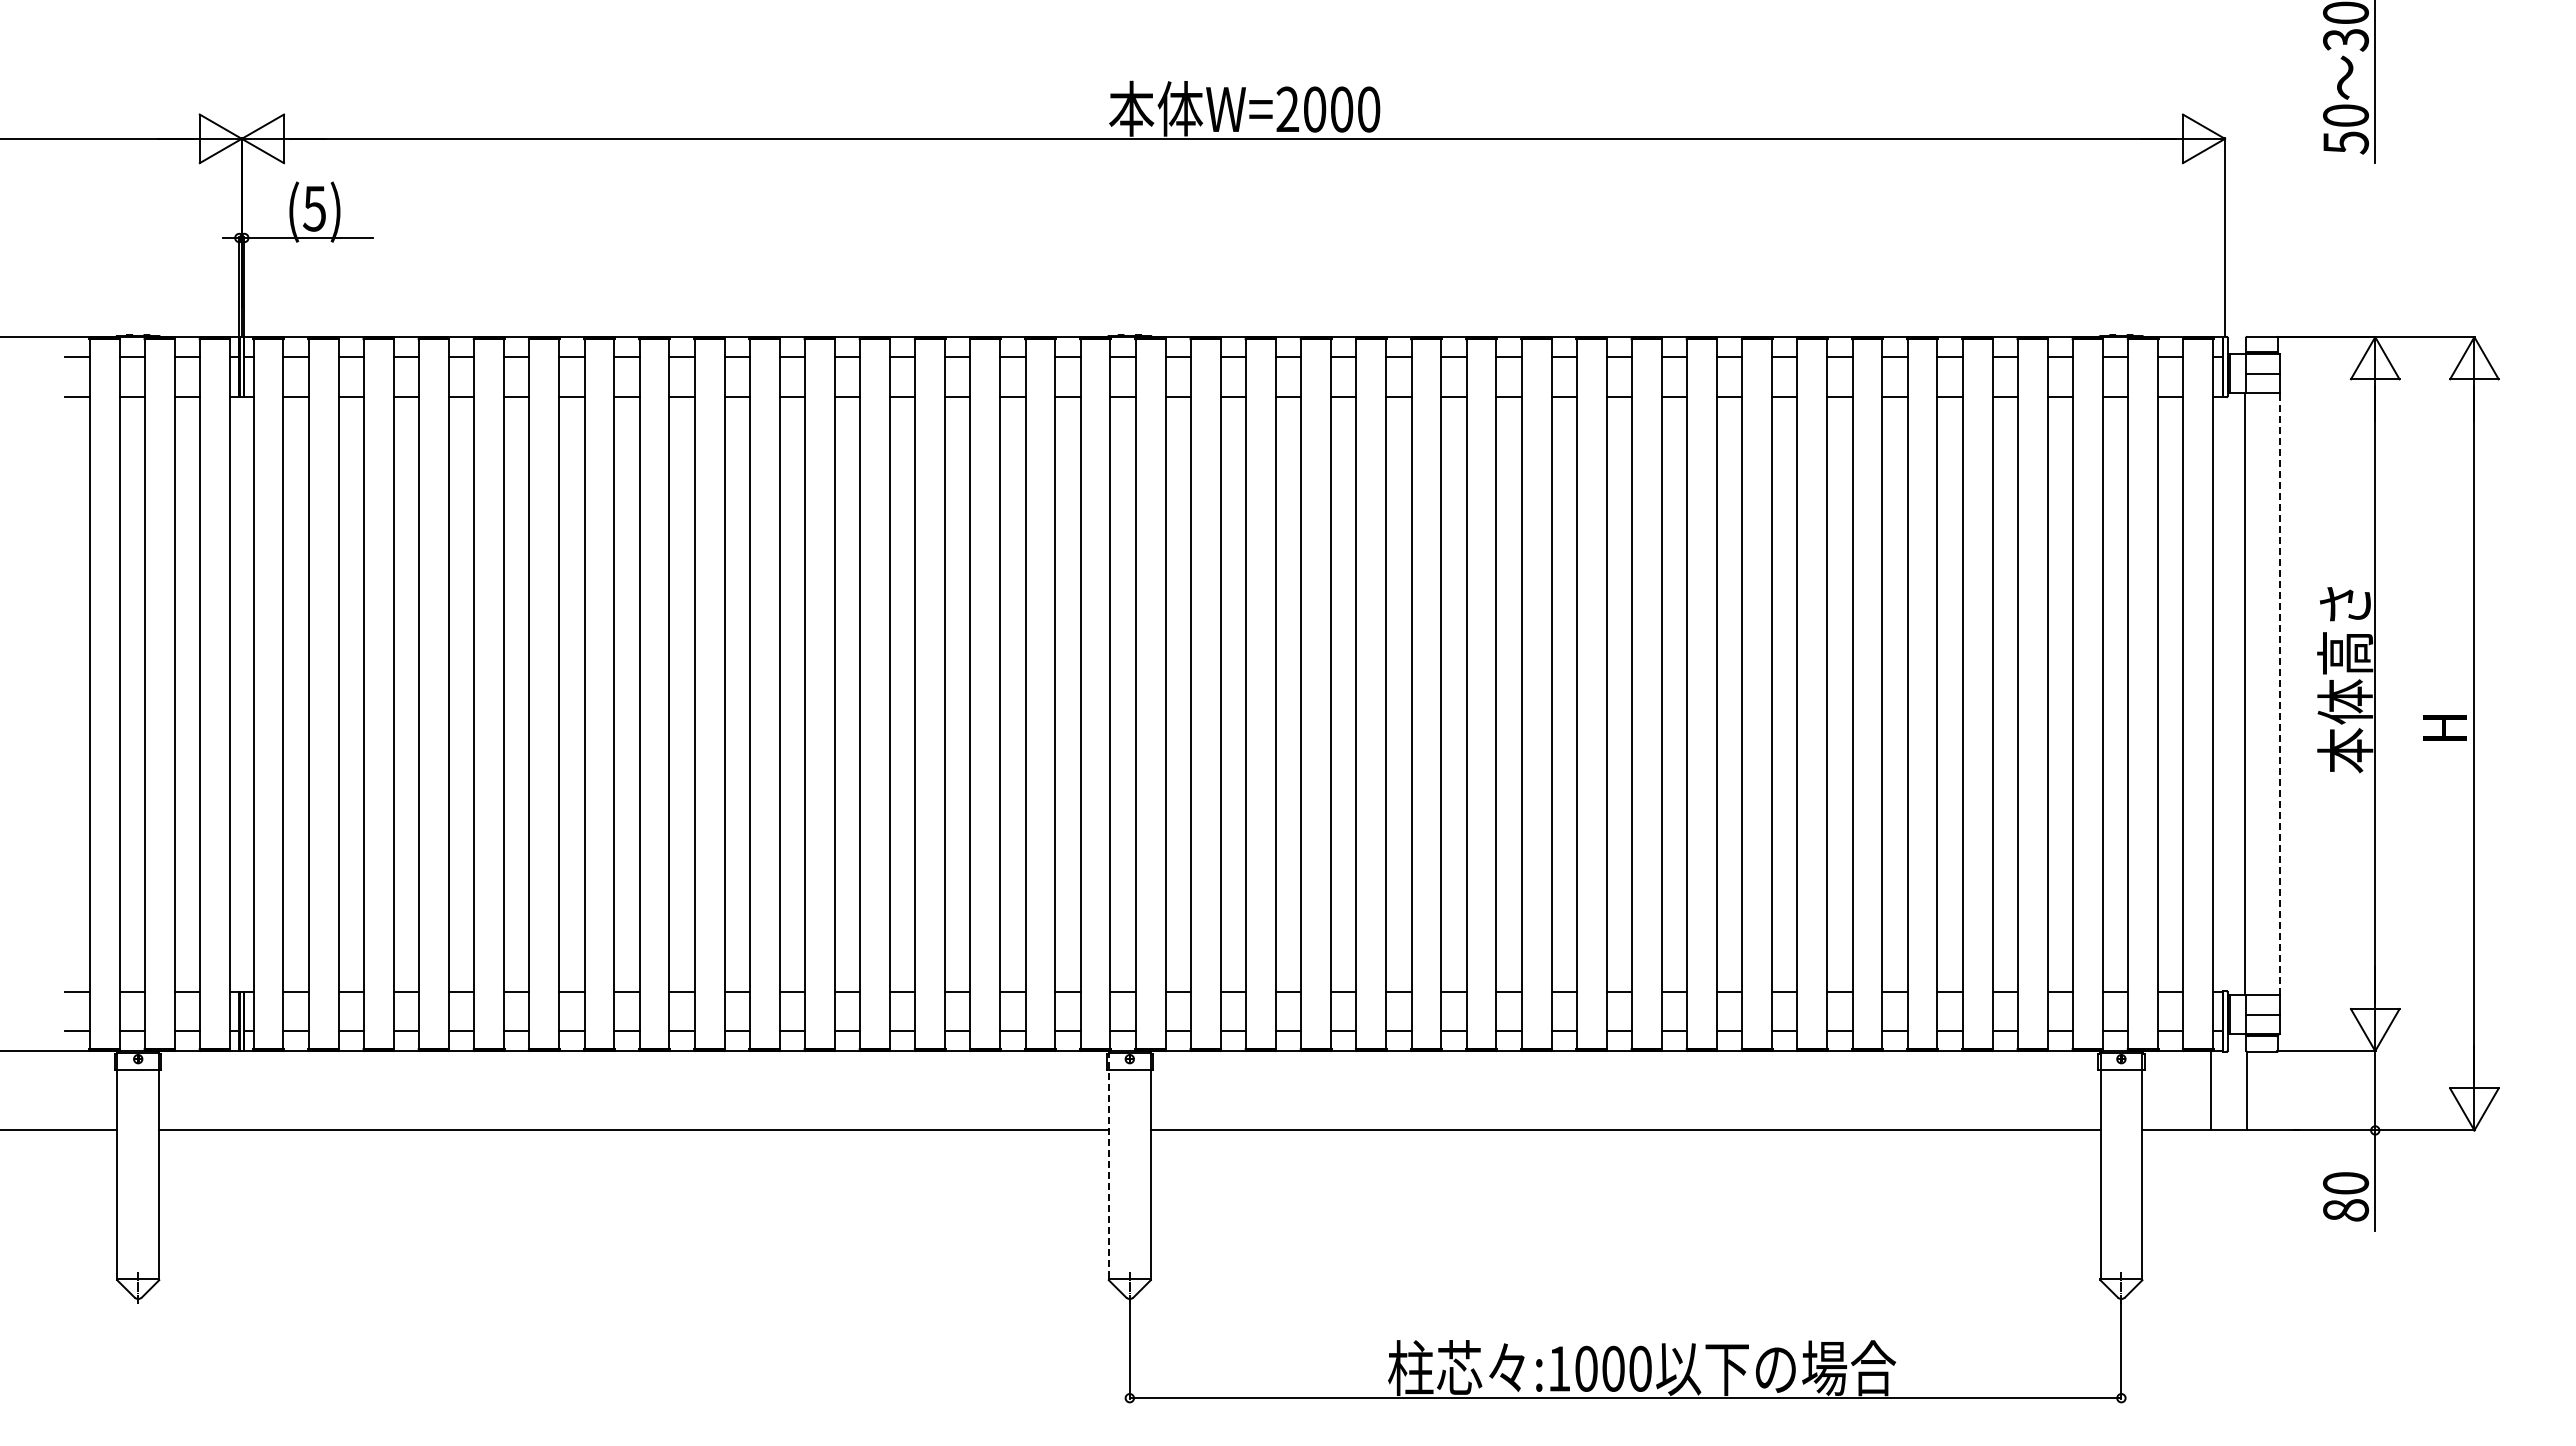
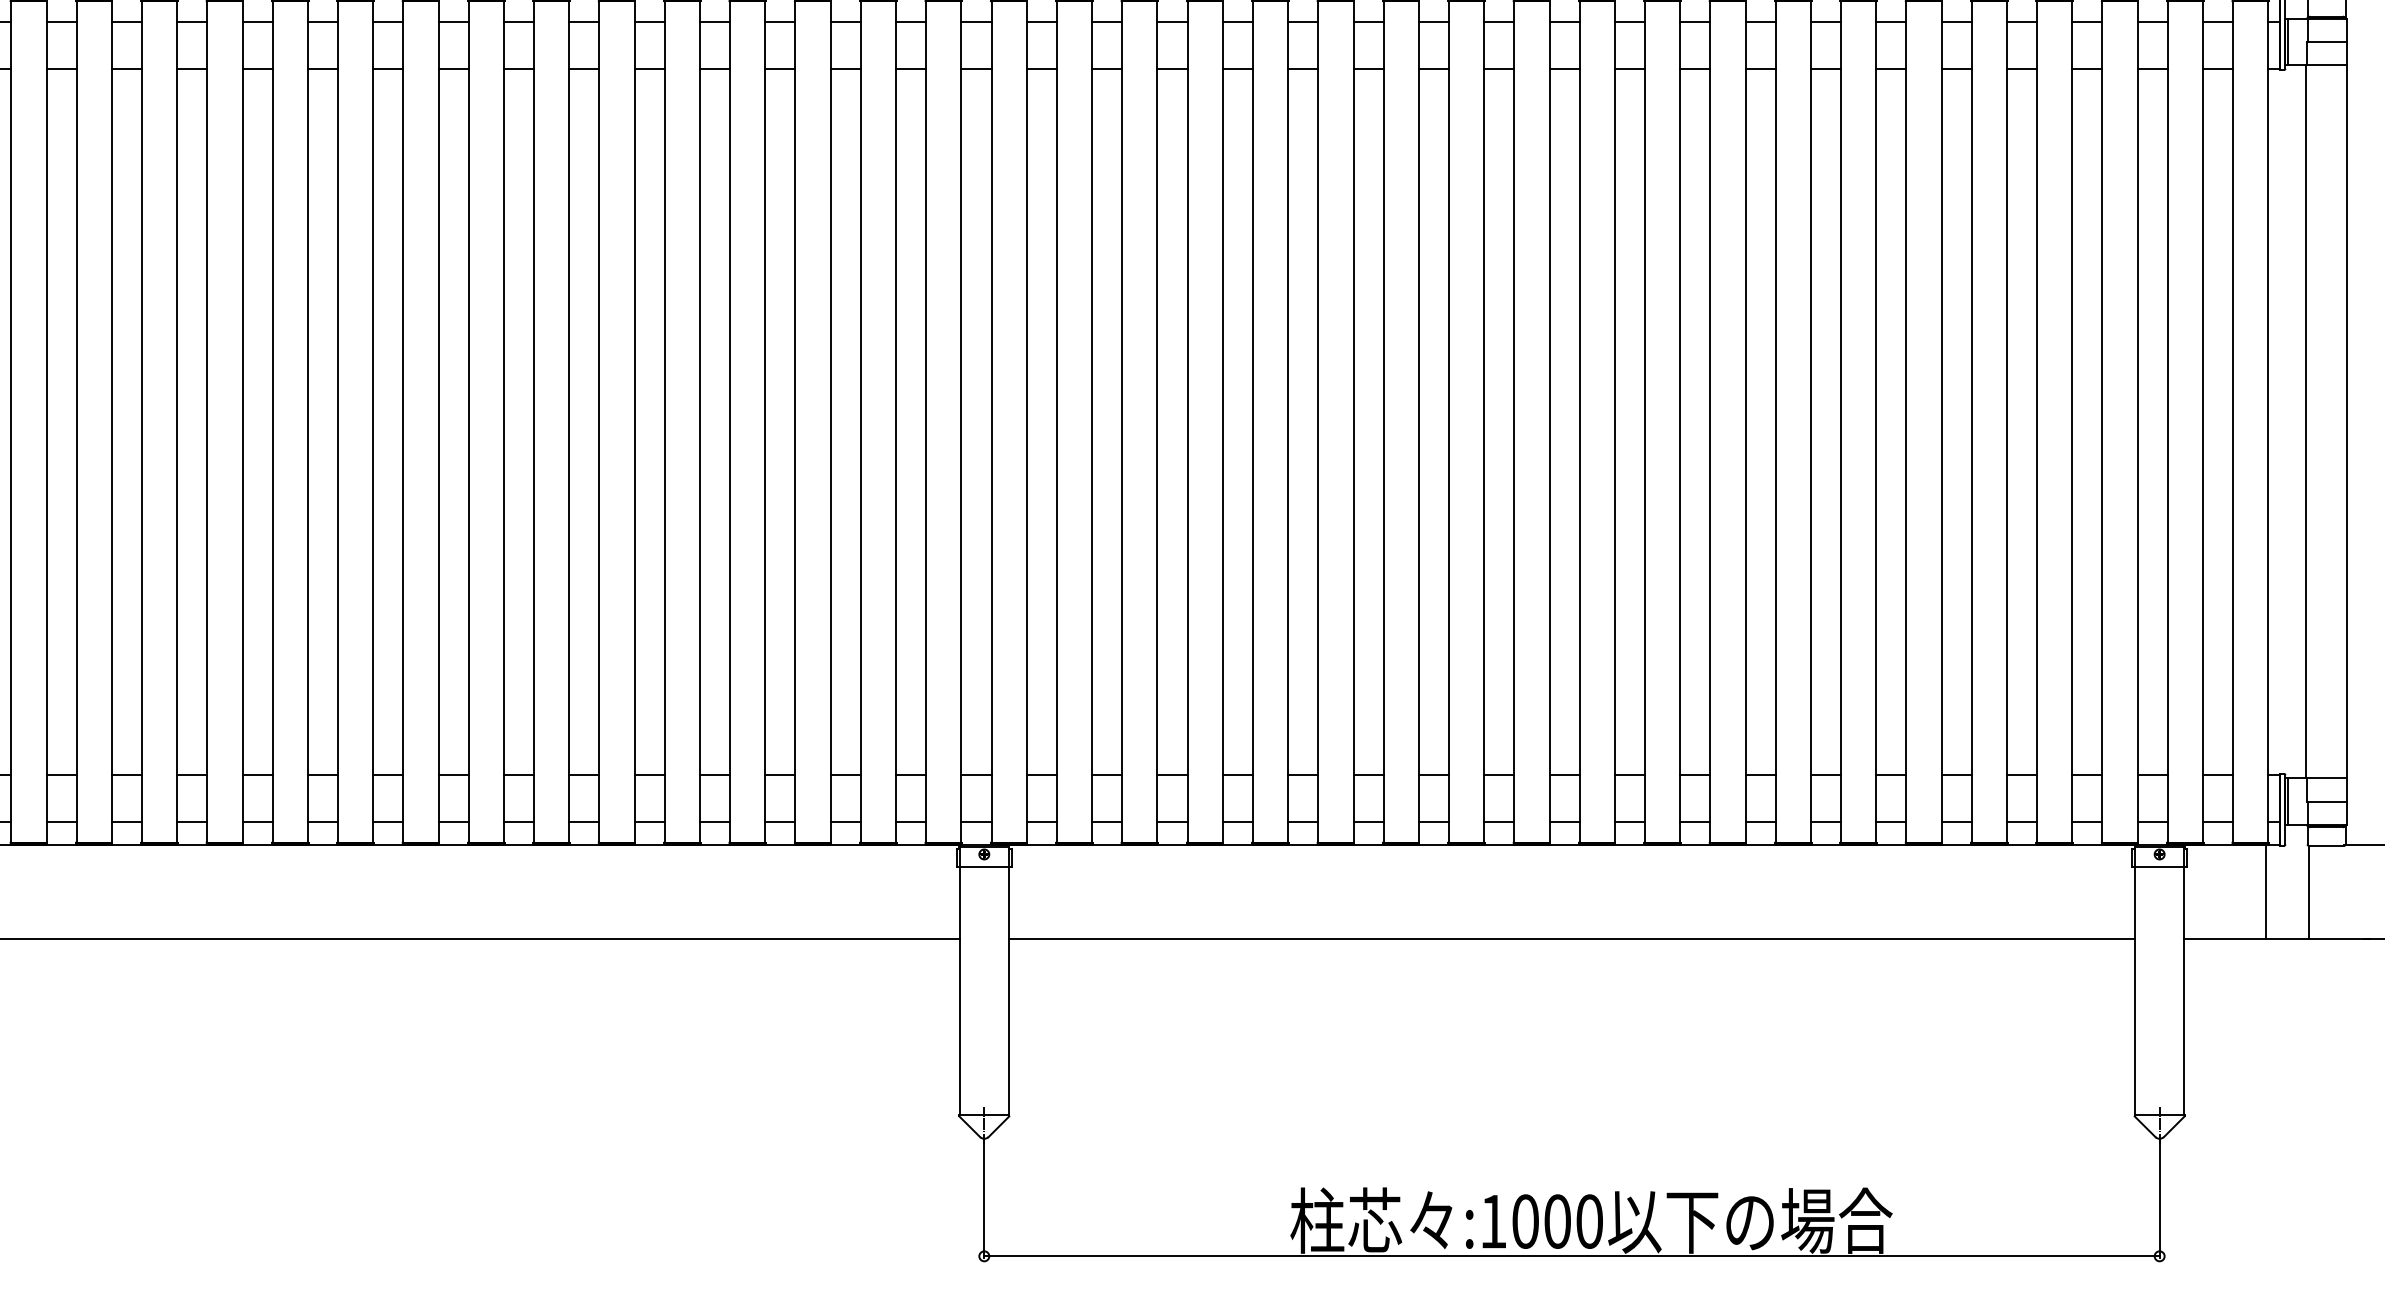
line: (2279, 694) -> (2347, 422), dashed -> solid
line: (1108, 1165) -> (959, 980), dashed -> solid

